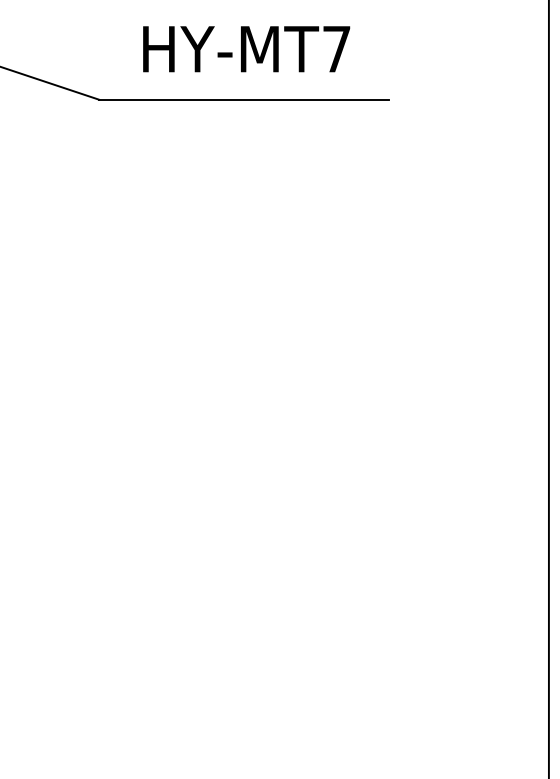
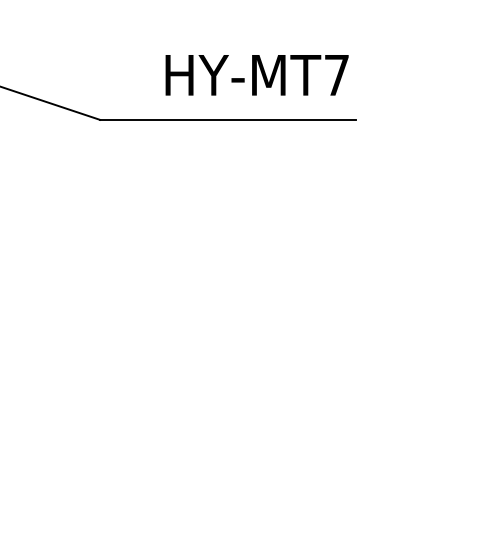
text: (246, 49) -> (257, 75), moved

